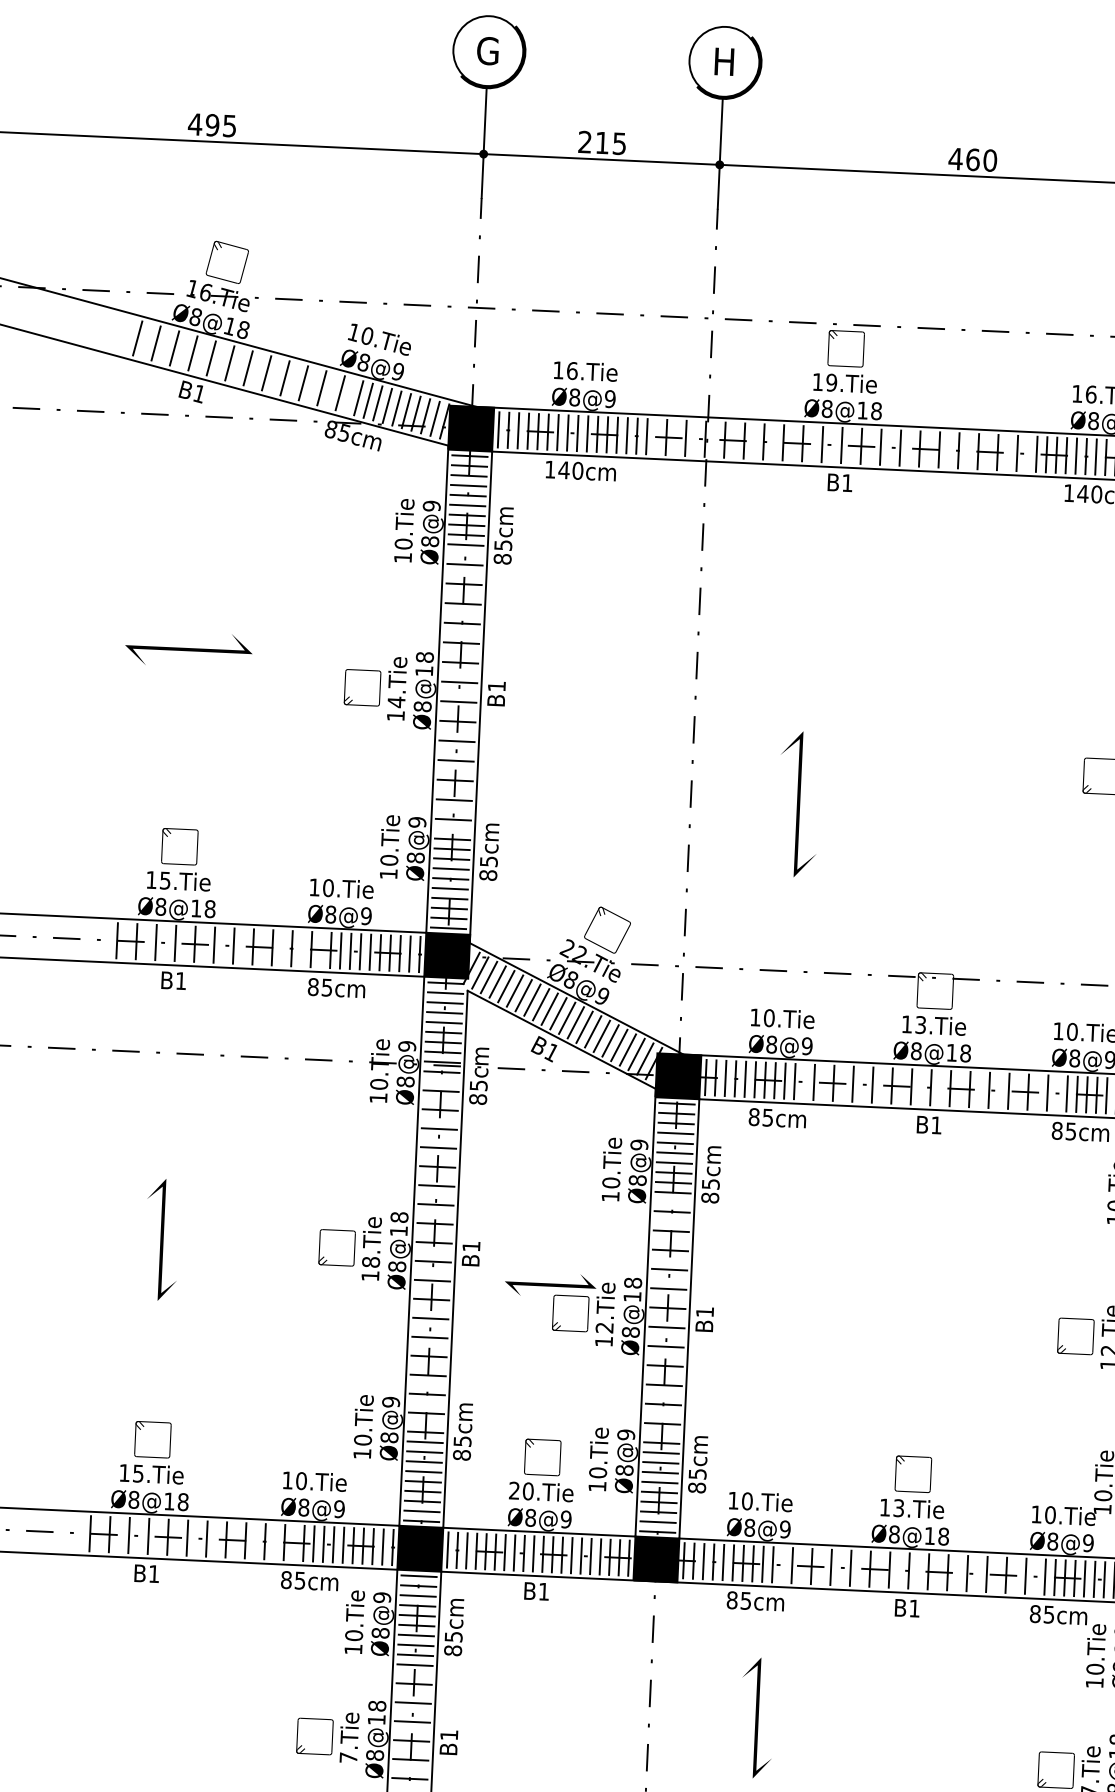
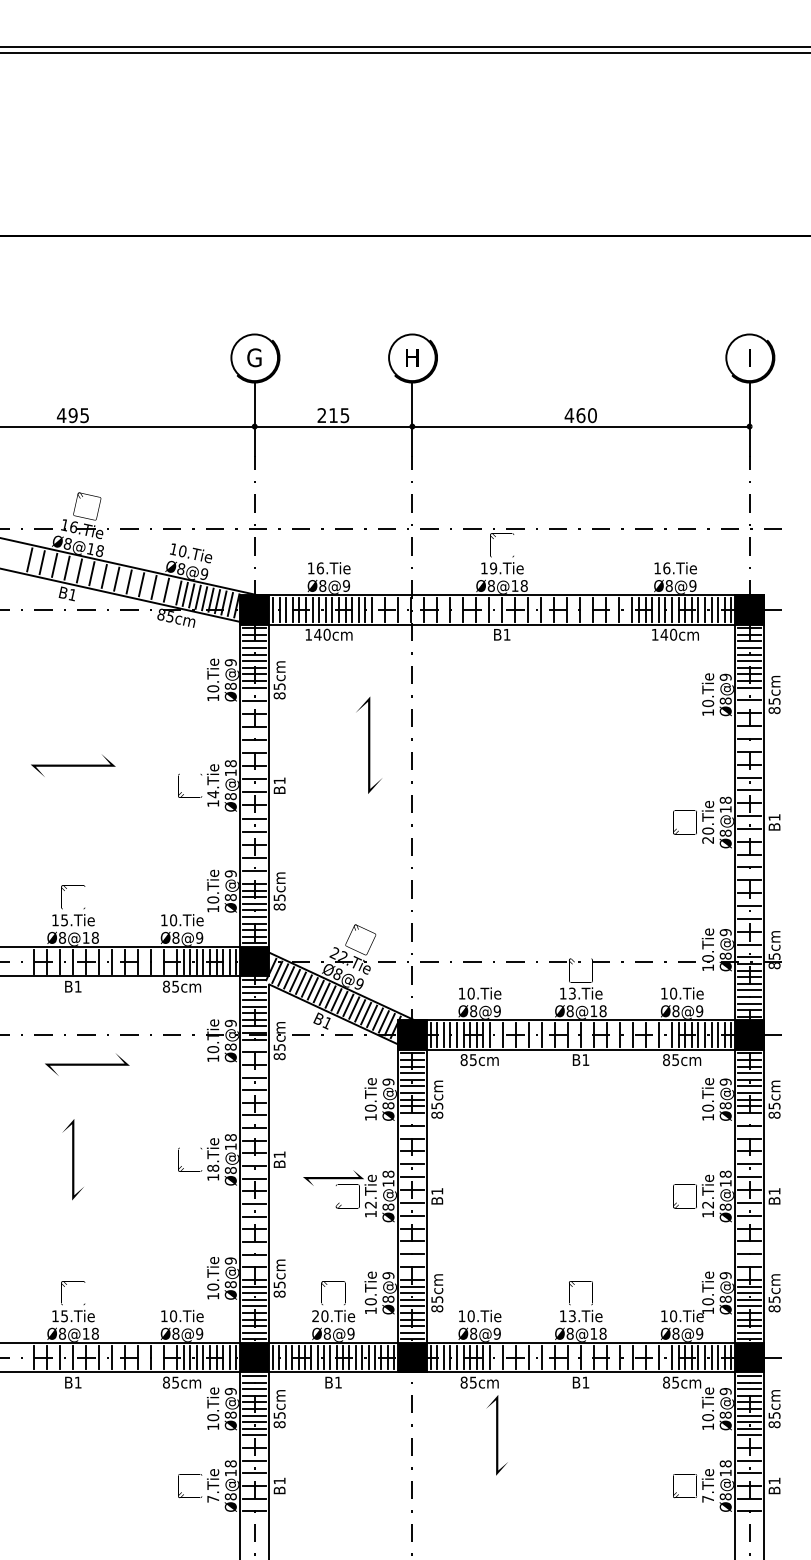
line: (797, 803) -> (368, 744), moved
line: (189, 1098) -> (87, 1064), added
line: (755, 1718) -> (496, 1435), moved

